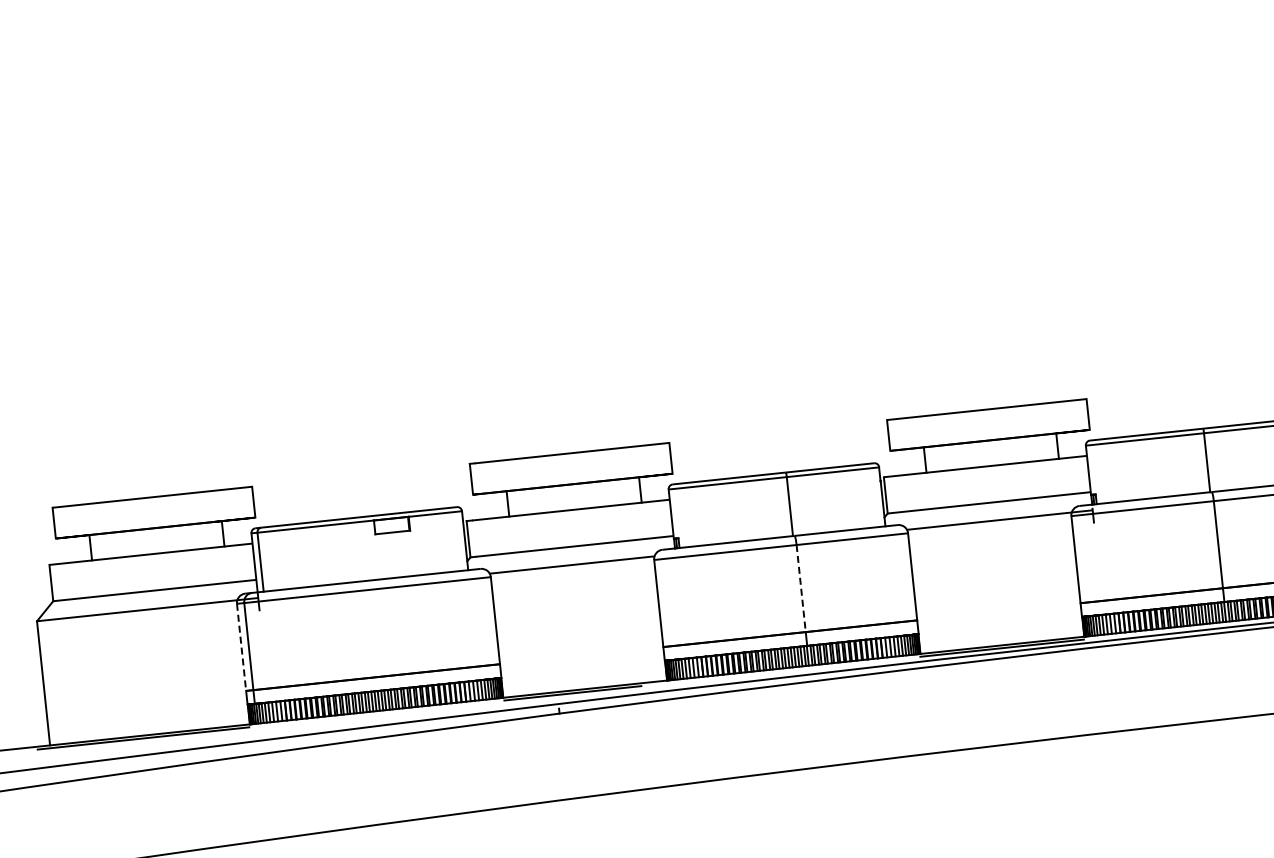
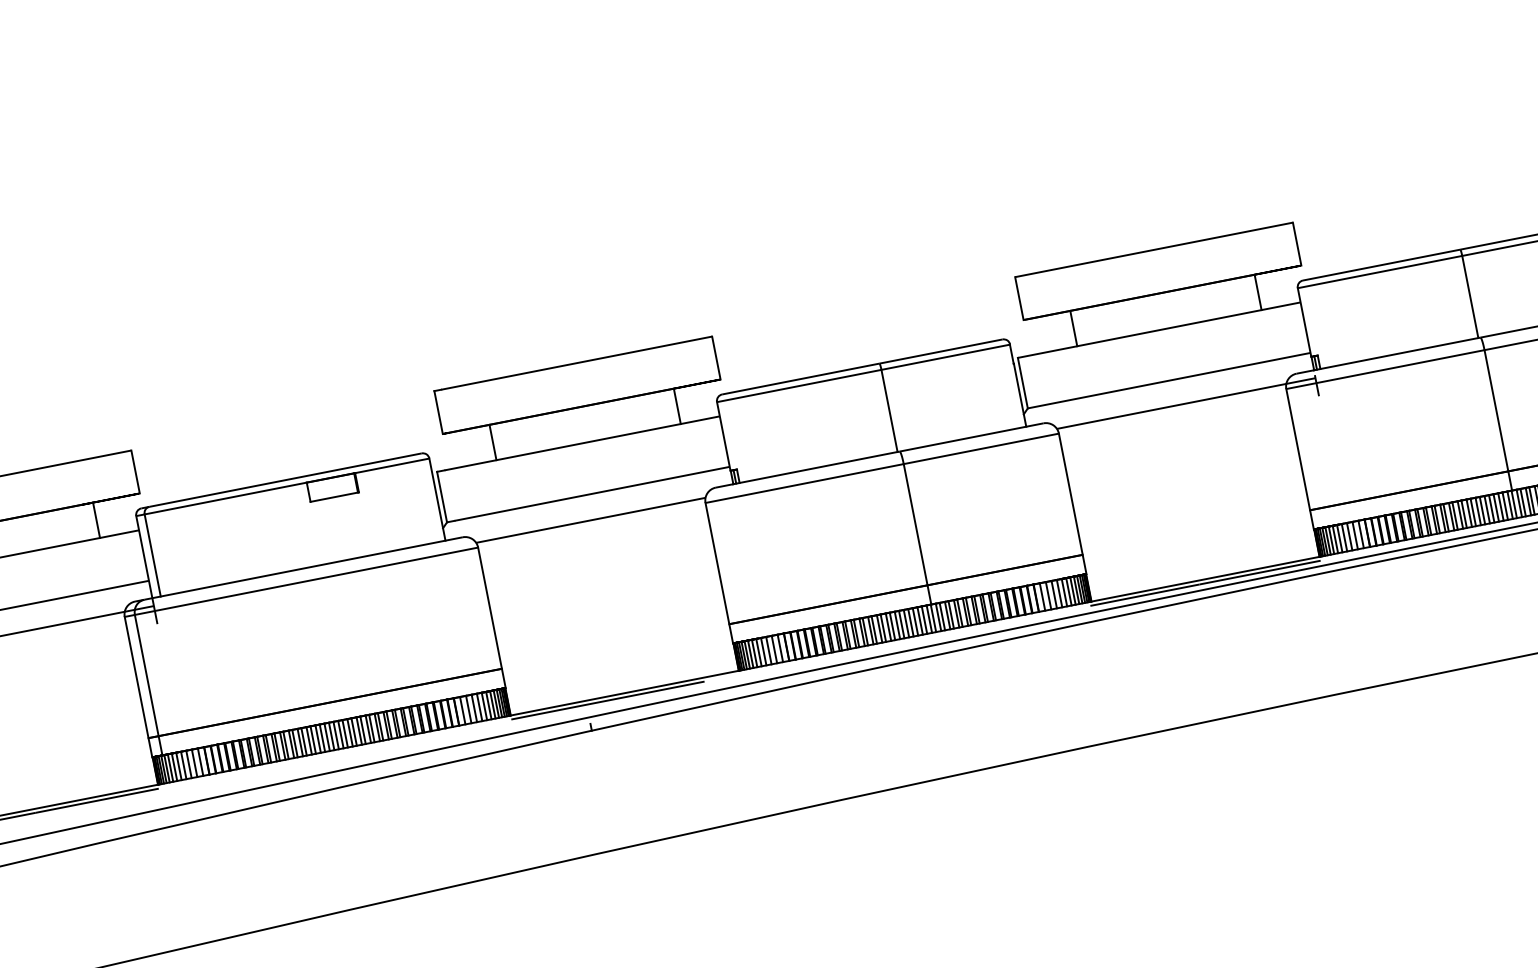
line: (801, 588) -> (916, 524), dashed -> solid
line: (241, 647) -> (136, 677), dashed -> solid

